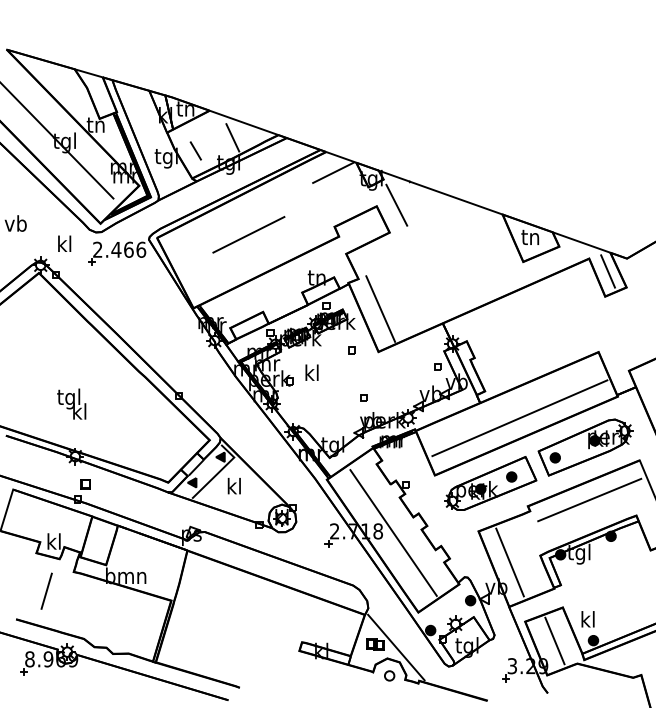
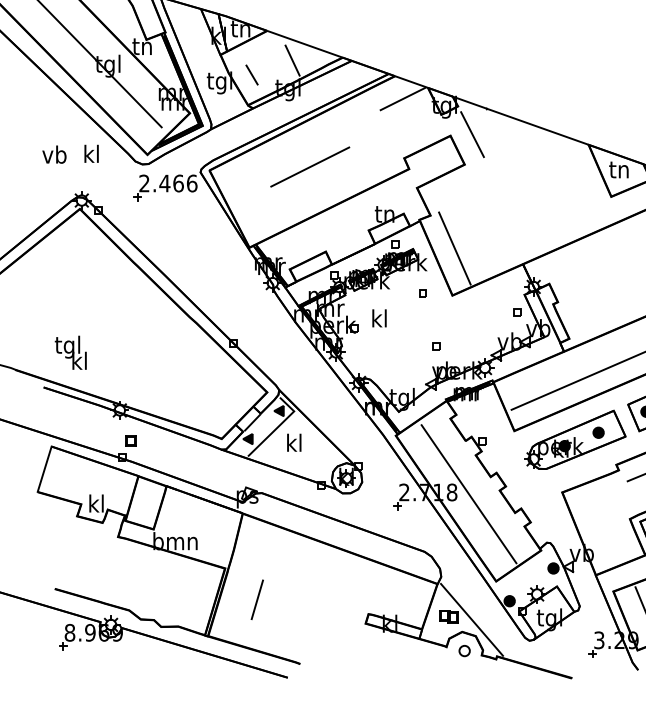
text: (64, 243) -> (91, 153), moved
text: (71, 403) -> (70, 352), moved
line: (509, 562) -> (596, 526), removed
line: (46, 590) -> (257, 598), moved

